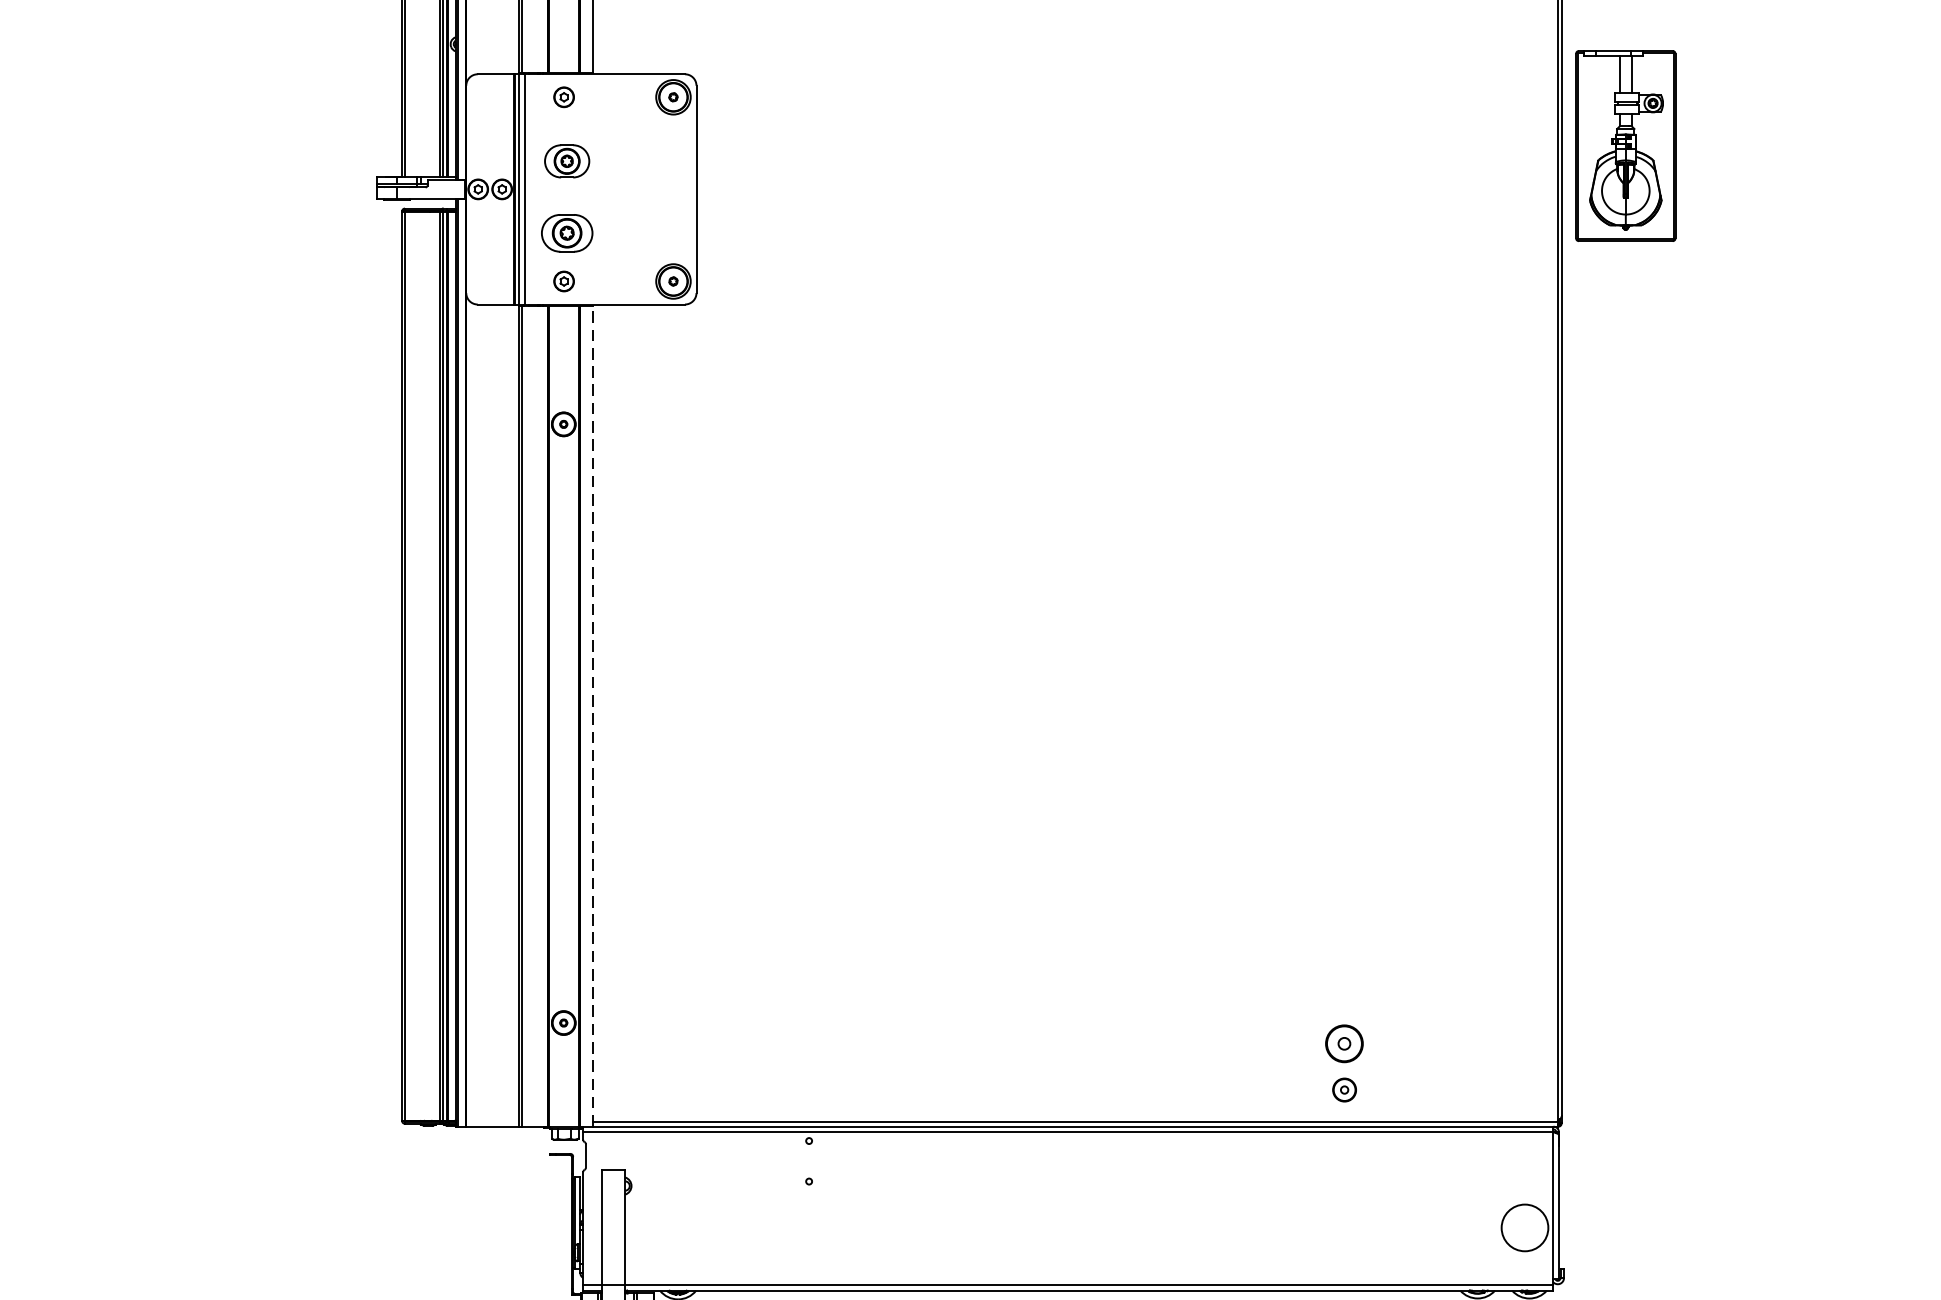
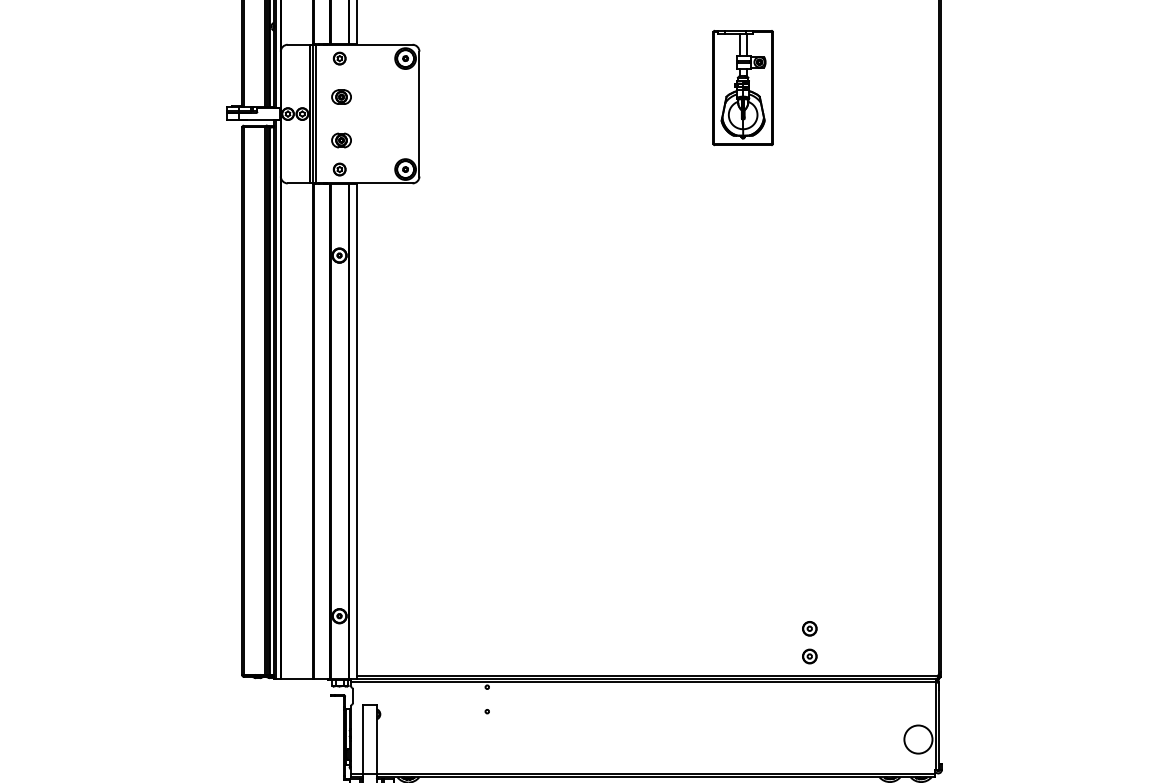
part: (1624, 146) -> (742, 88), moved
part: (567, 160) -> (341, 96), size x0.71
part: (567, 233) -> (341, 140), size x0.62
line: (593, 714) -> (357, 430), dashed -> solid
part: (1344, 1043) -> (809, 628), size x0.62

